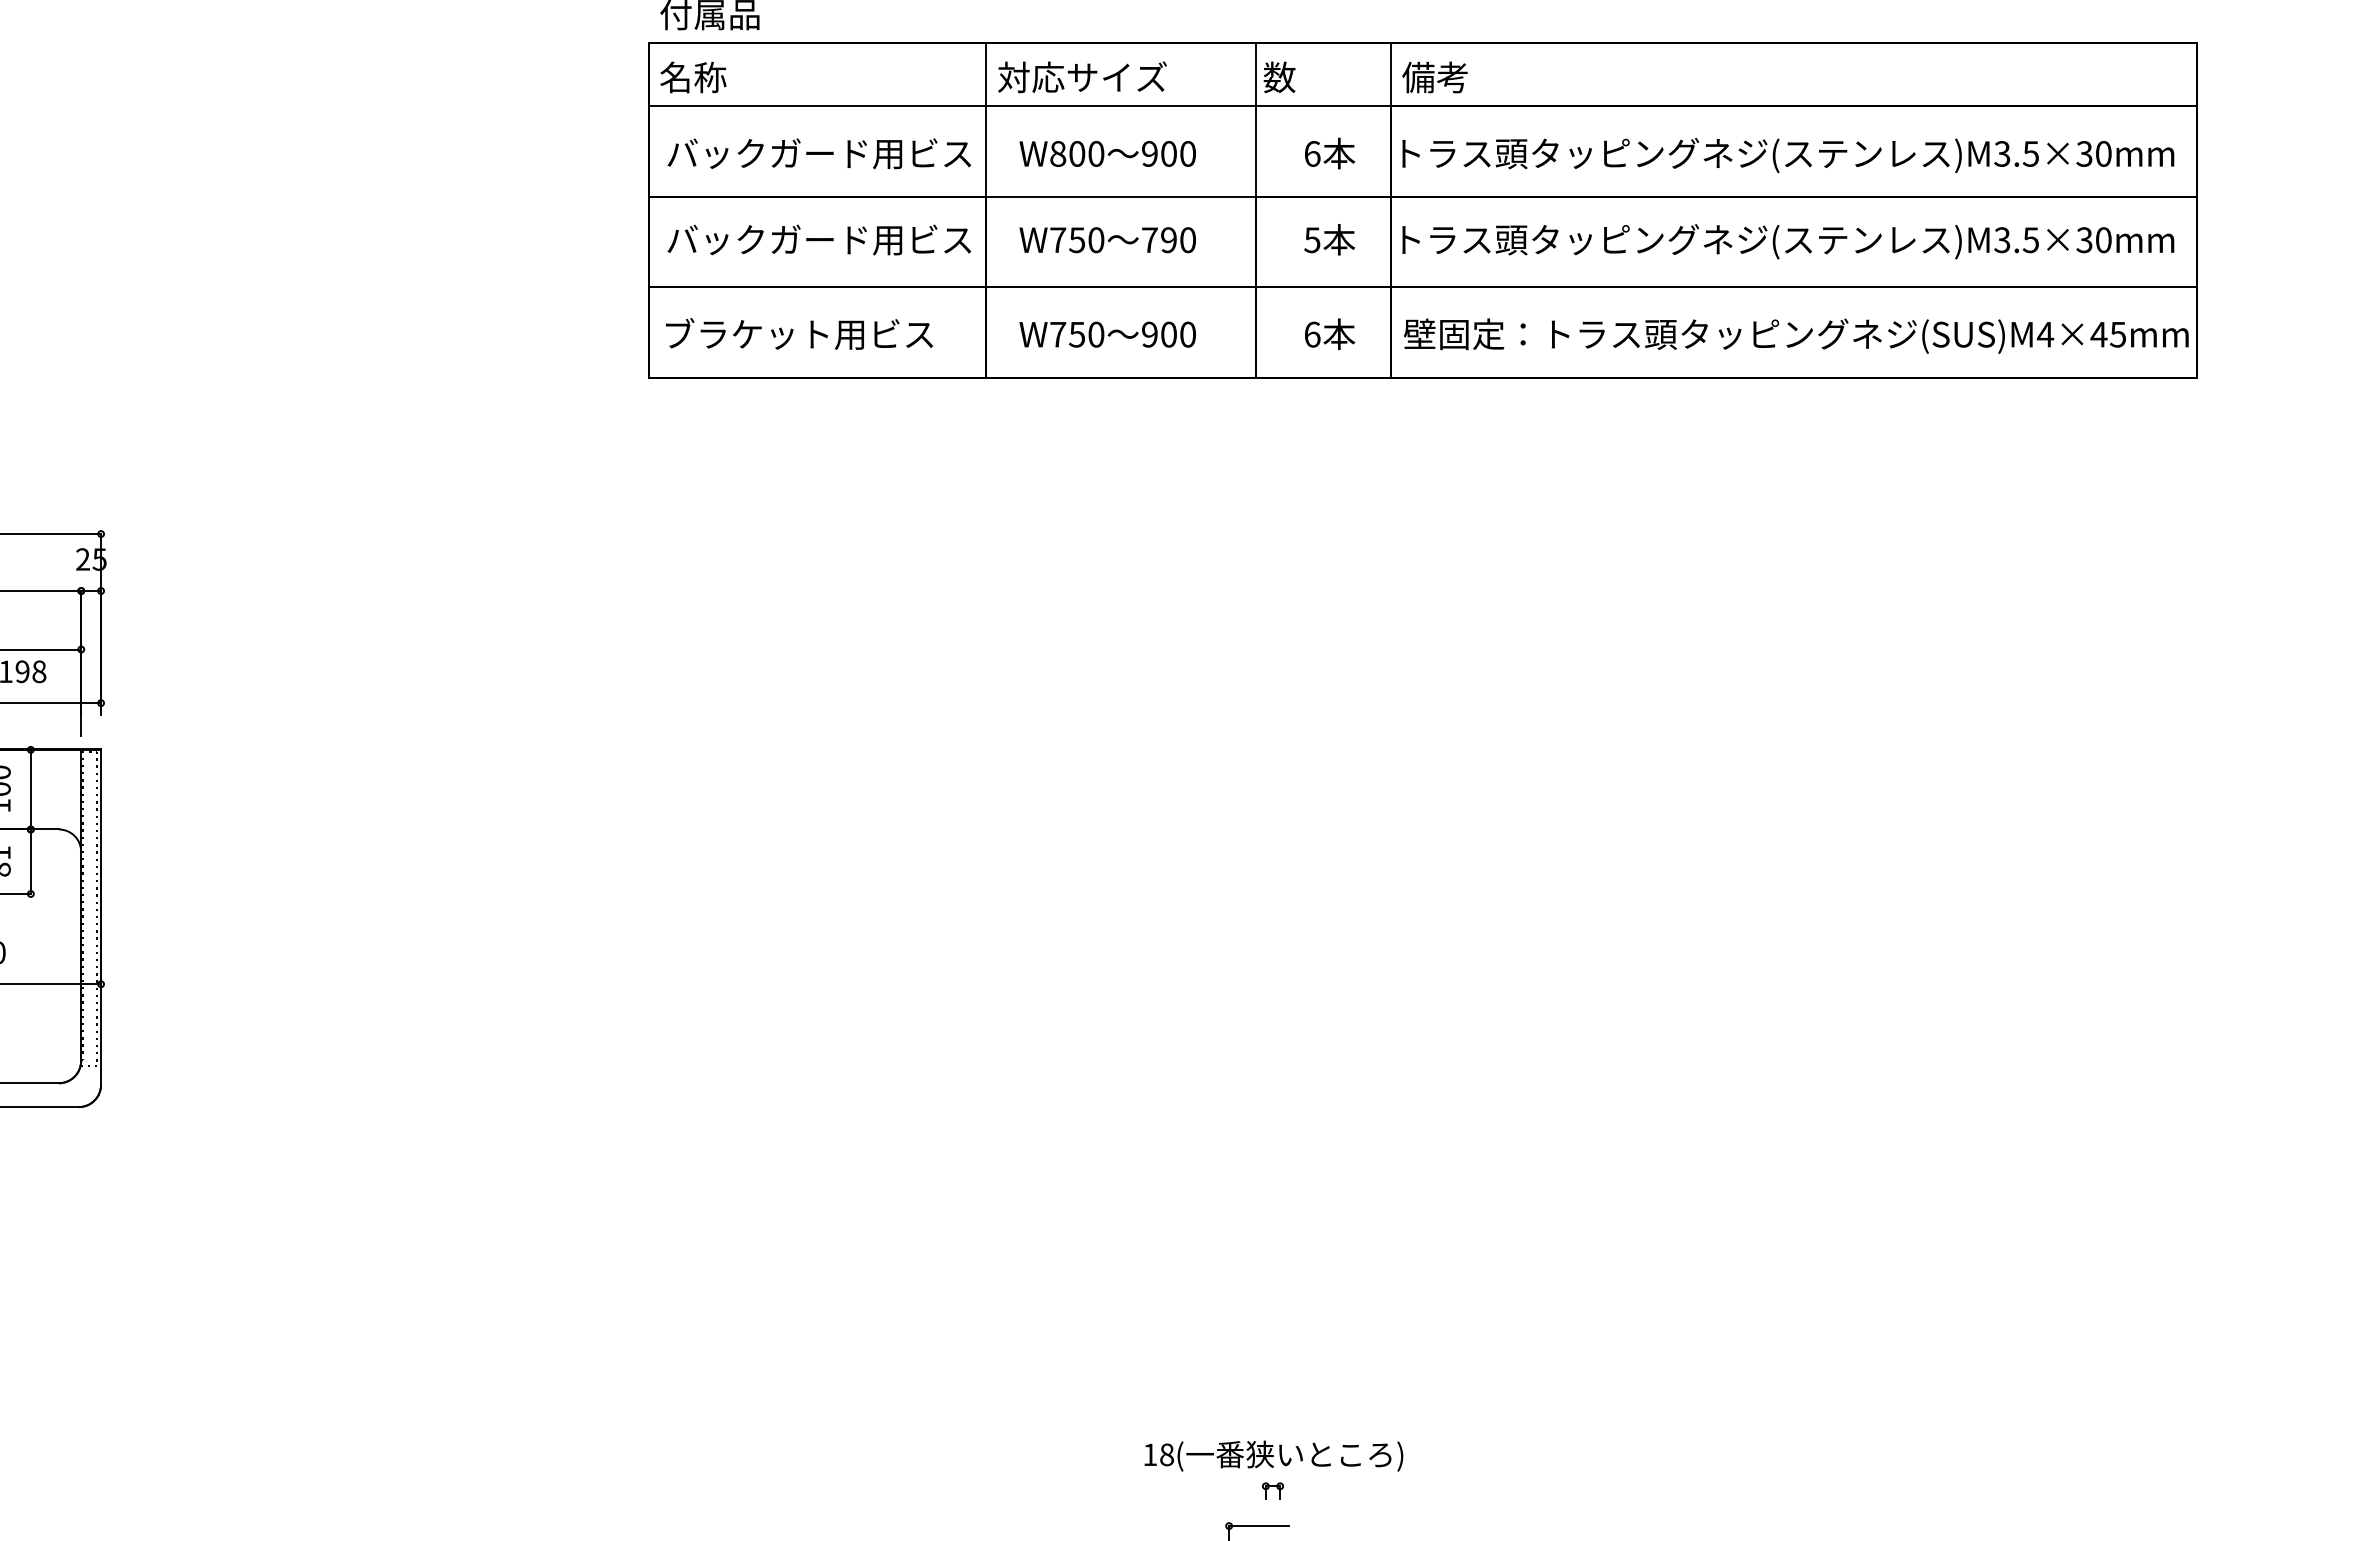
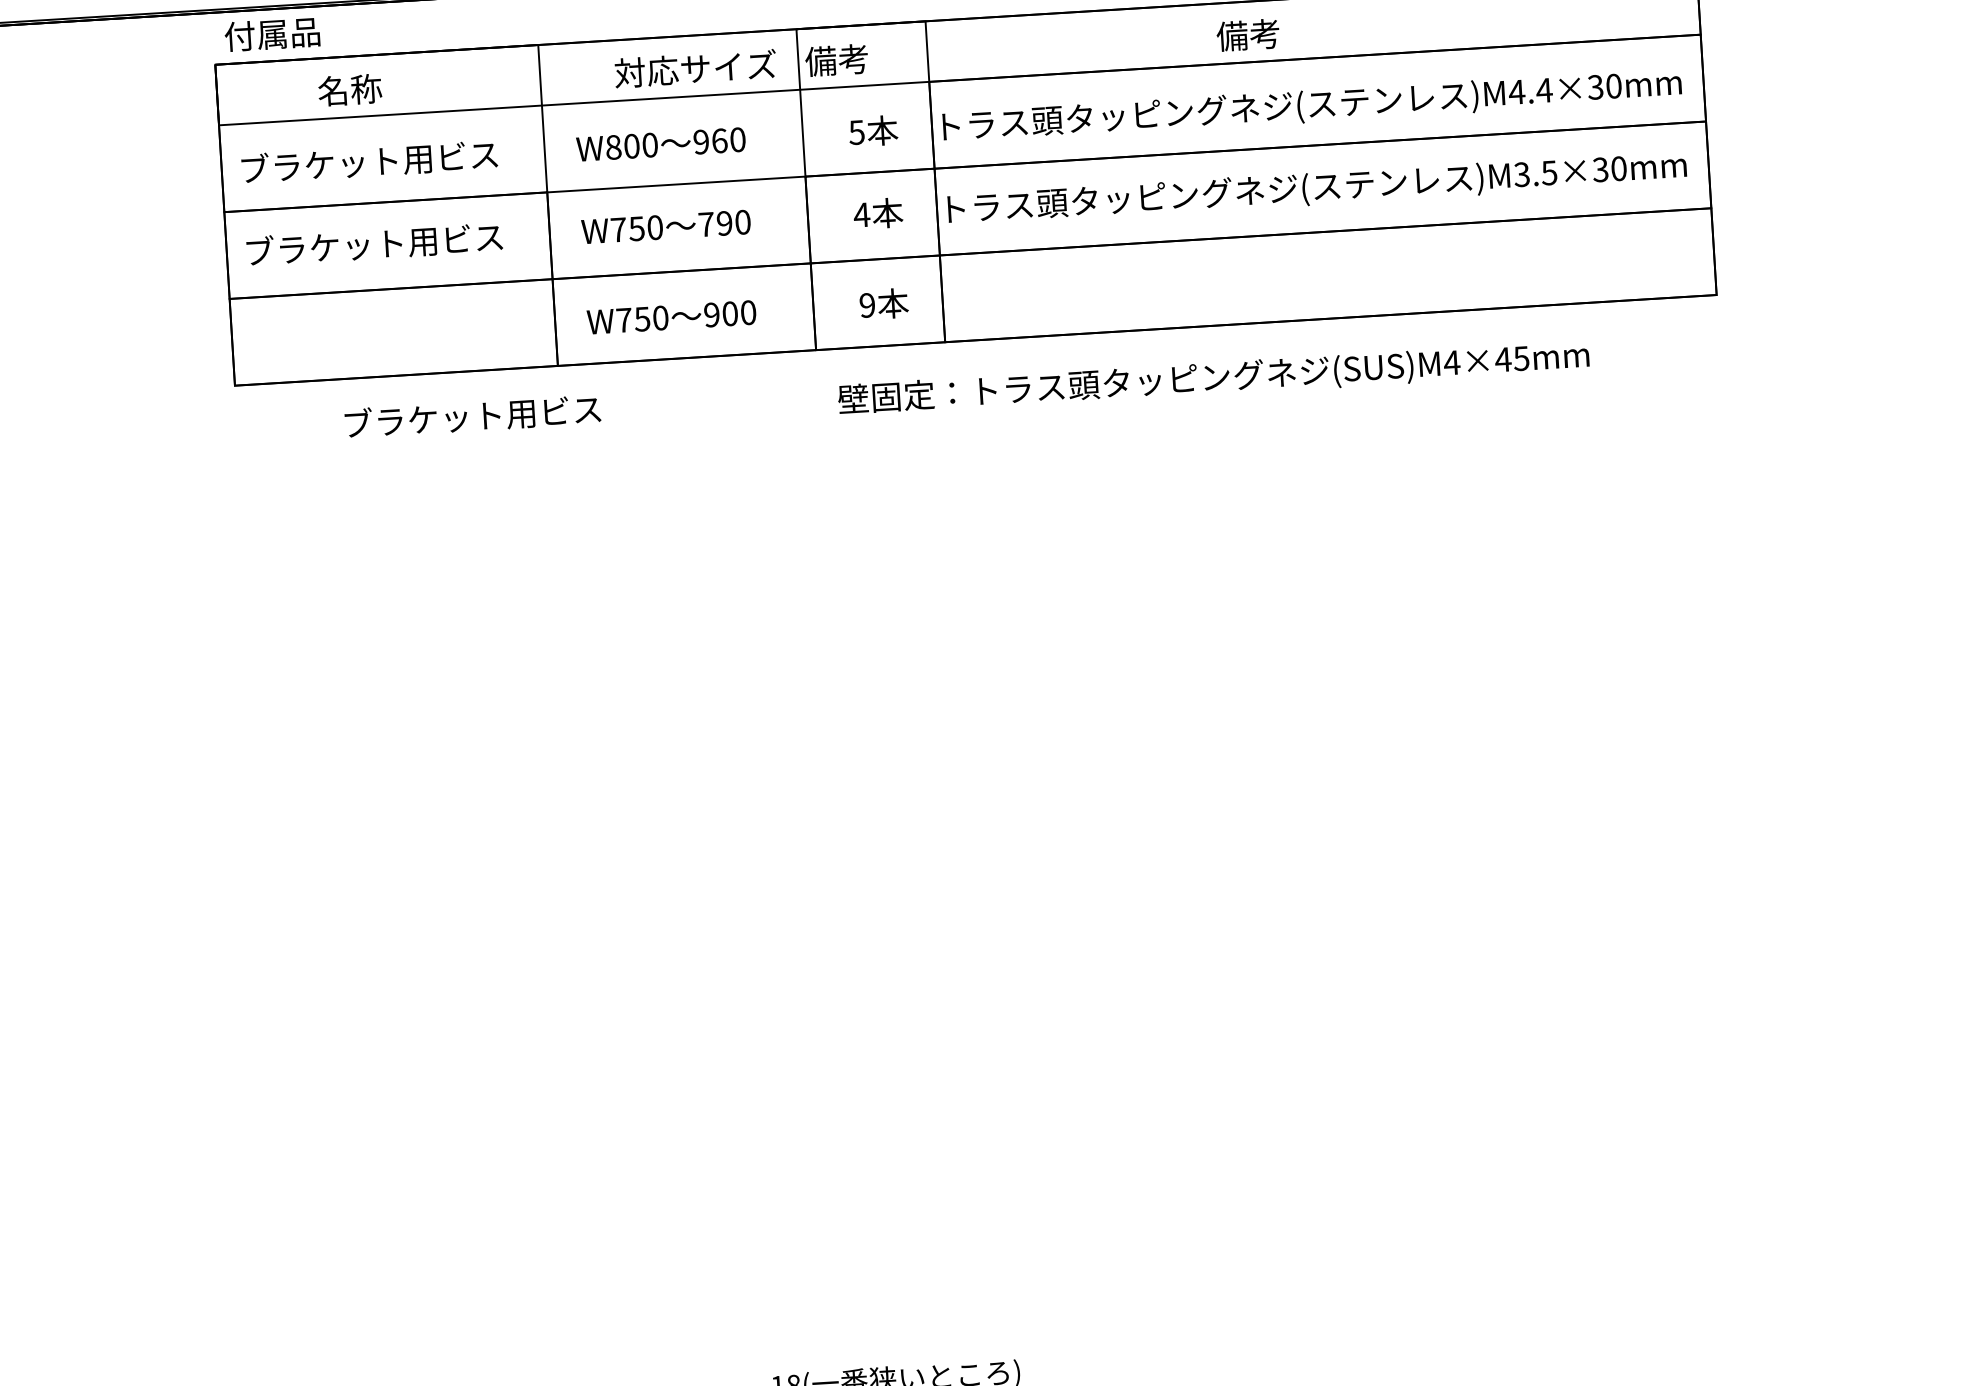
text: (693, 77) -> (350, 90), moved
text: (1082, 77) -> (695, 69), moved
text: (1295, 77) -> (836, 60), 数 -> 備考
text: (1434, 77) -> (1247, 35), moved
text: (819, 153) -> (385, 160), バックガード用ビス -> ブラケット用ビス
text: (1169, 153) -> (720, 140), 900 -> 960
text: (1312, 153) -> (856, 132), 6 -> 5
text: (2016, 153) -> (1530, 90), )M3.5×30mm -> )M4.4×30mm
text: (819, 239) -> (390, 243), バックガード用ビス -> ブラケット用ビス
text: (1311, 240) -> (861, 215), 5 -> 4
text: (799, 333) -> (472, 415), moved
text: (1312, 334) -> (867, 305), 6 -> 9
text: (1796, 335) -> (1213, 378), moved

